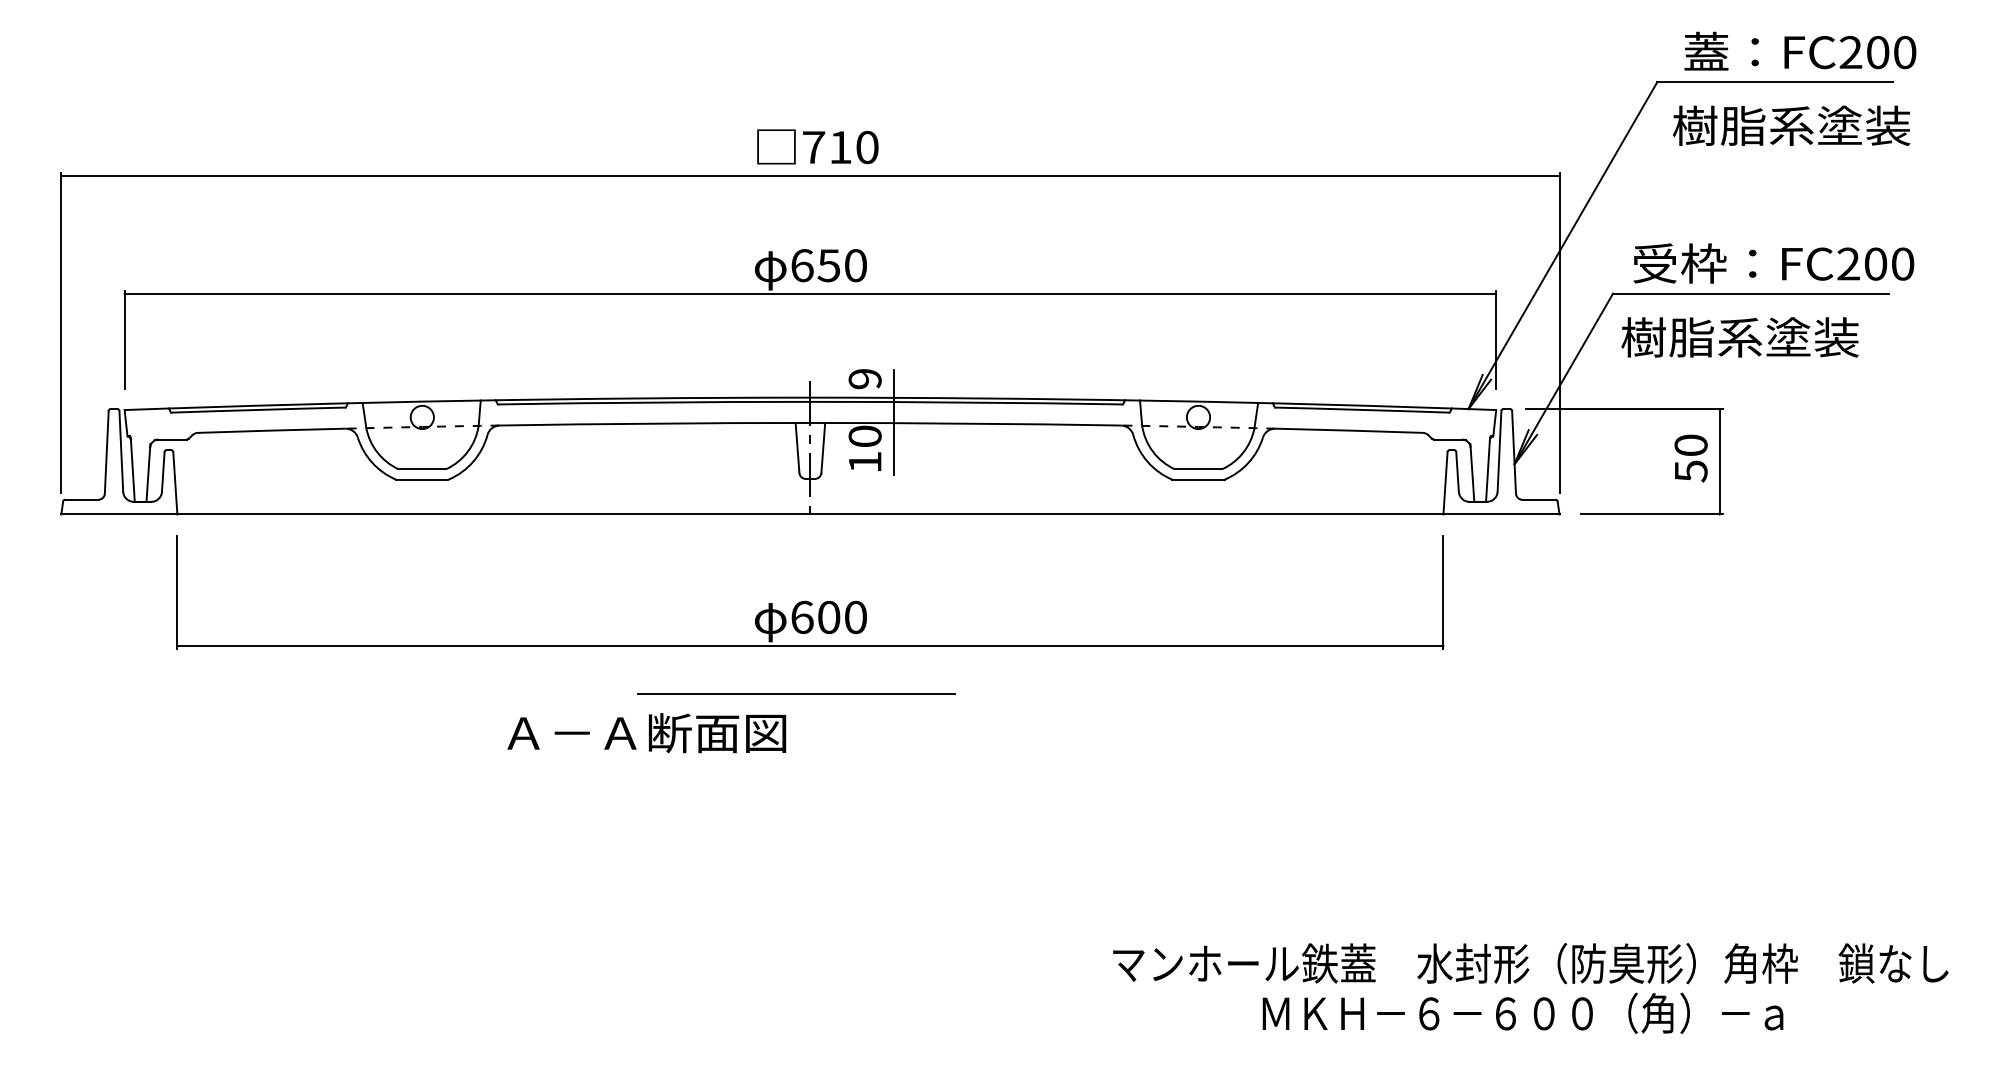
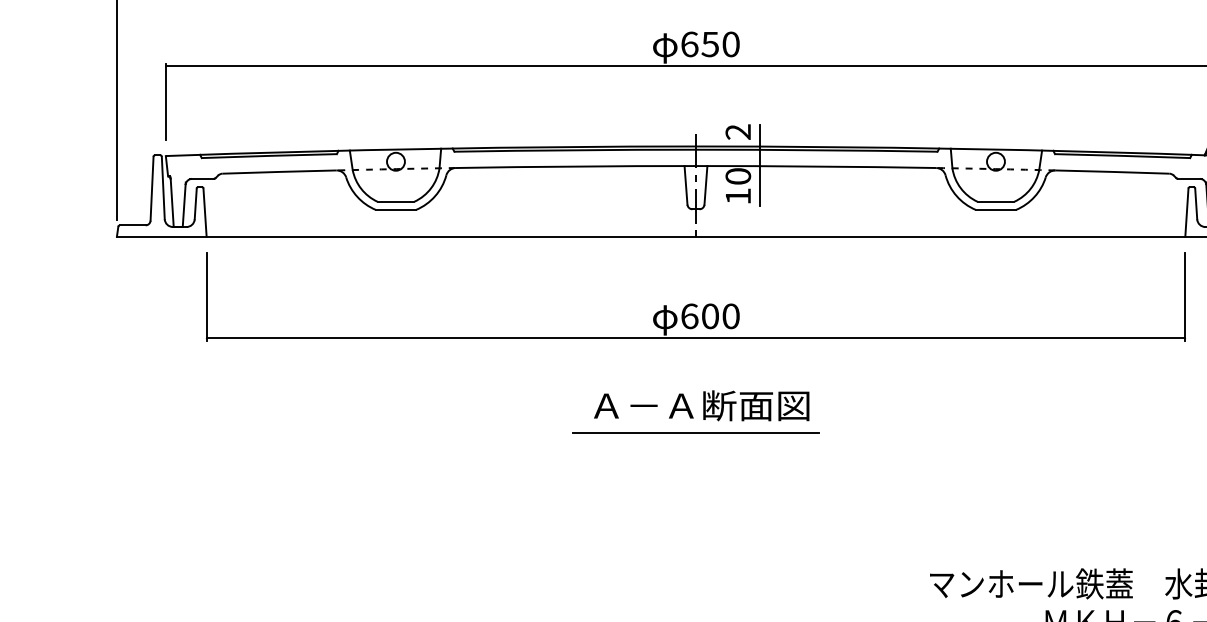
text: (864, 379) -> (737, 132), 9 -> 2
line: (796, 693) -> (696, 433), moved
text: (646, 733) -> (701, 406), moved

